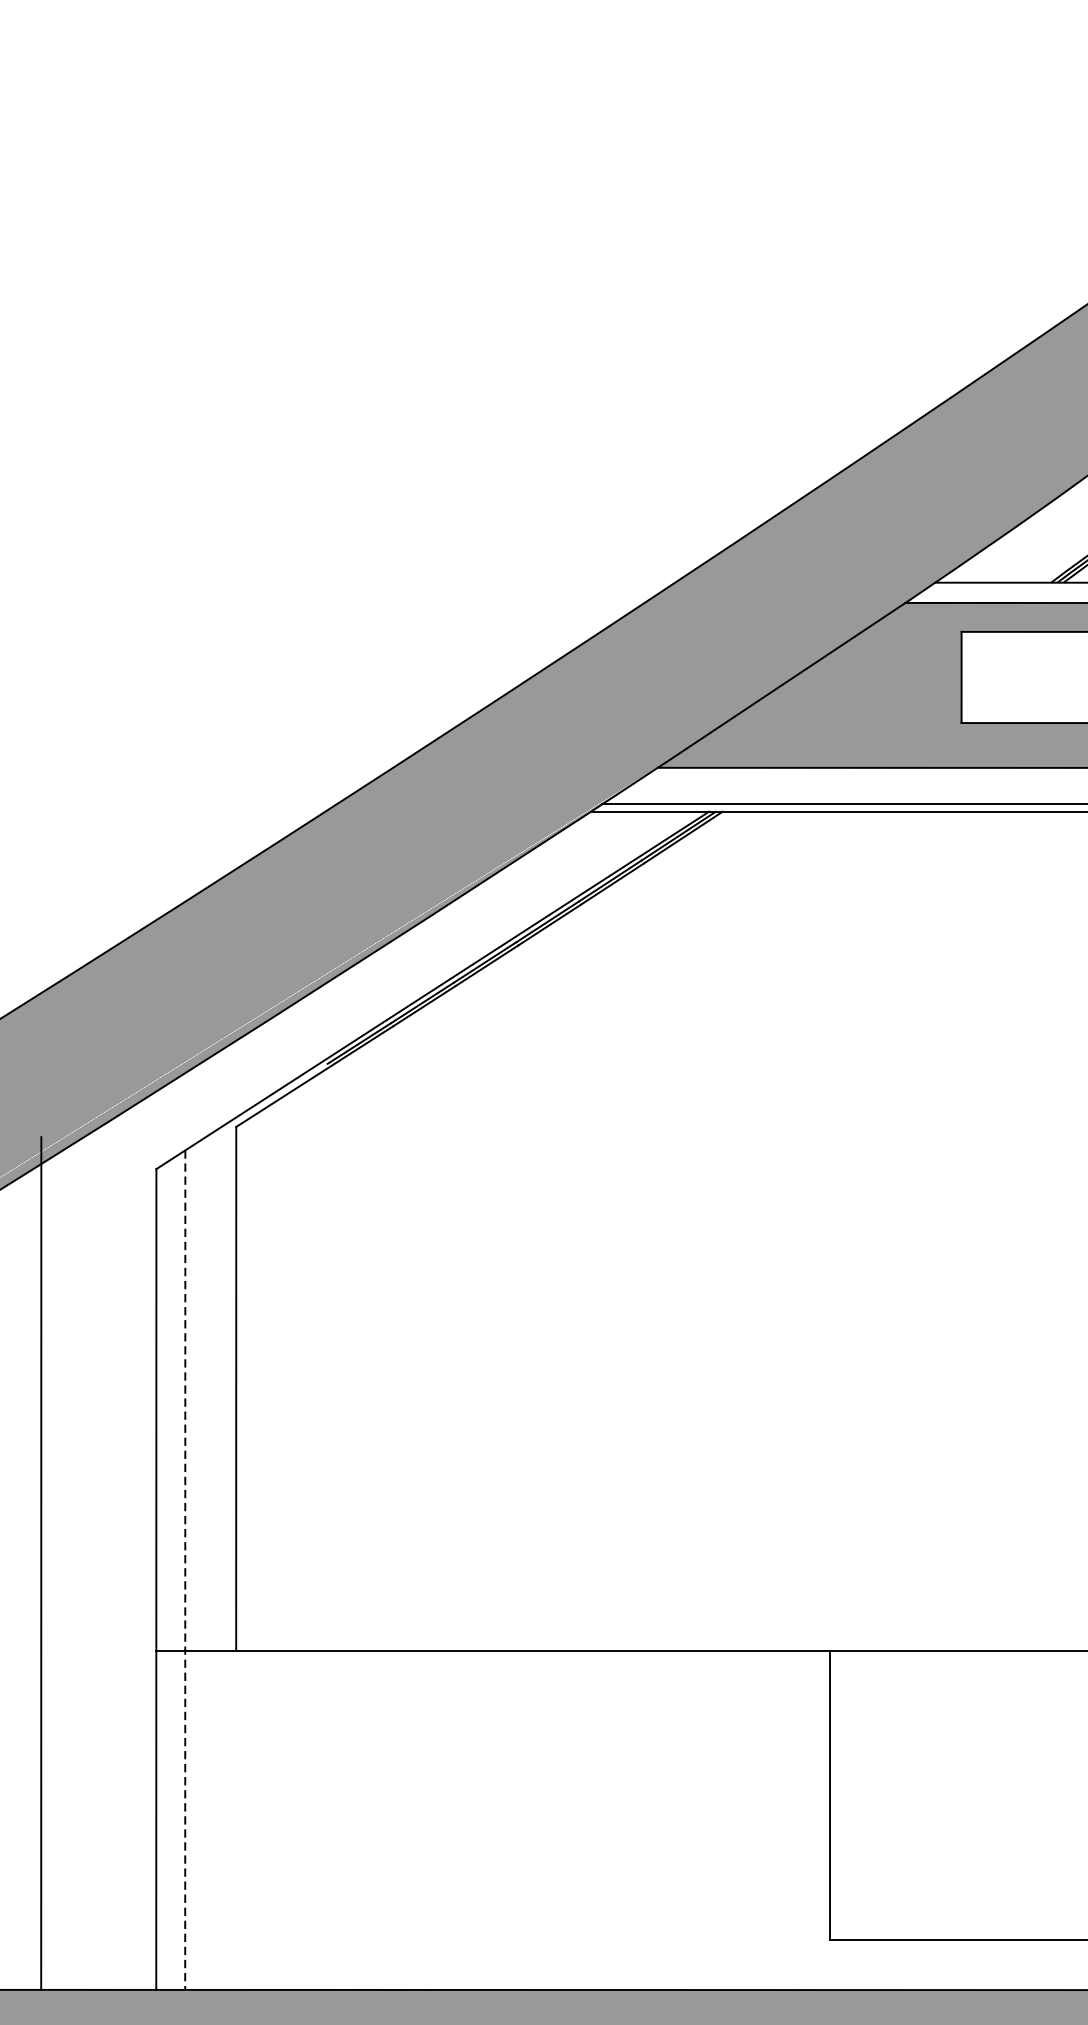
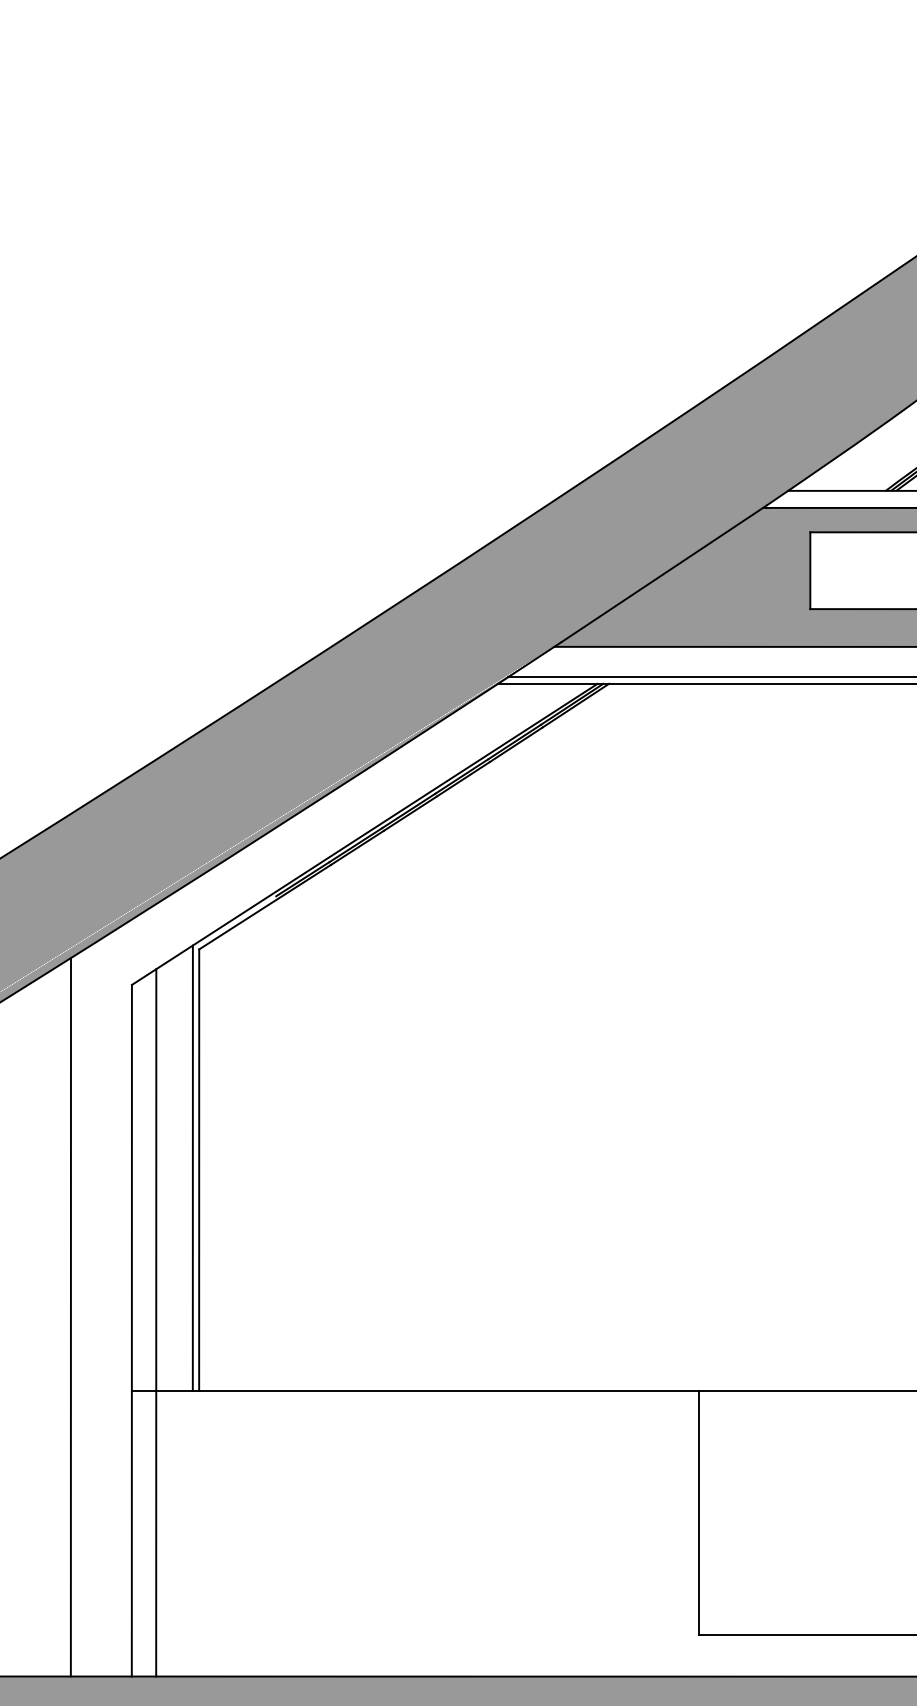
line: (228, 1385) -> (192, 1167), added
line: (40, 1563) -> (70, 1317), moved
line: (185, 1569) -> (156, 1322), dashed -> solid

